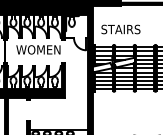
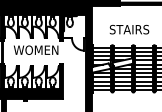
text: (120, 29) -> (129, 29), moved

